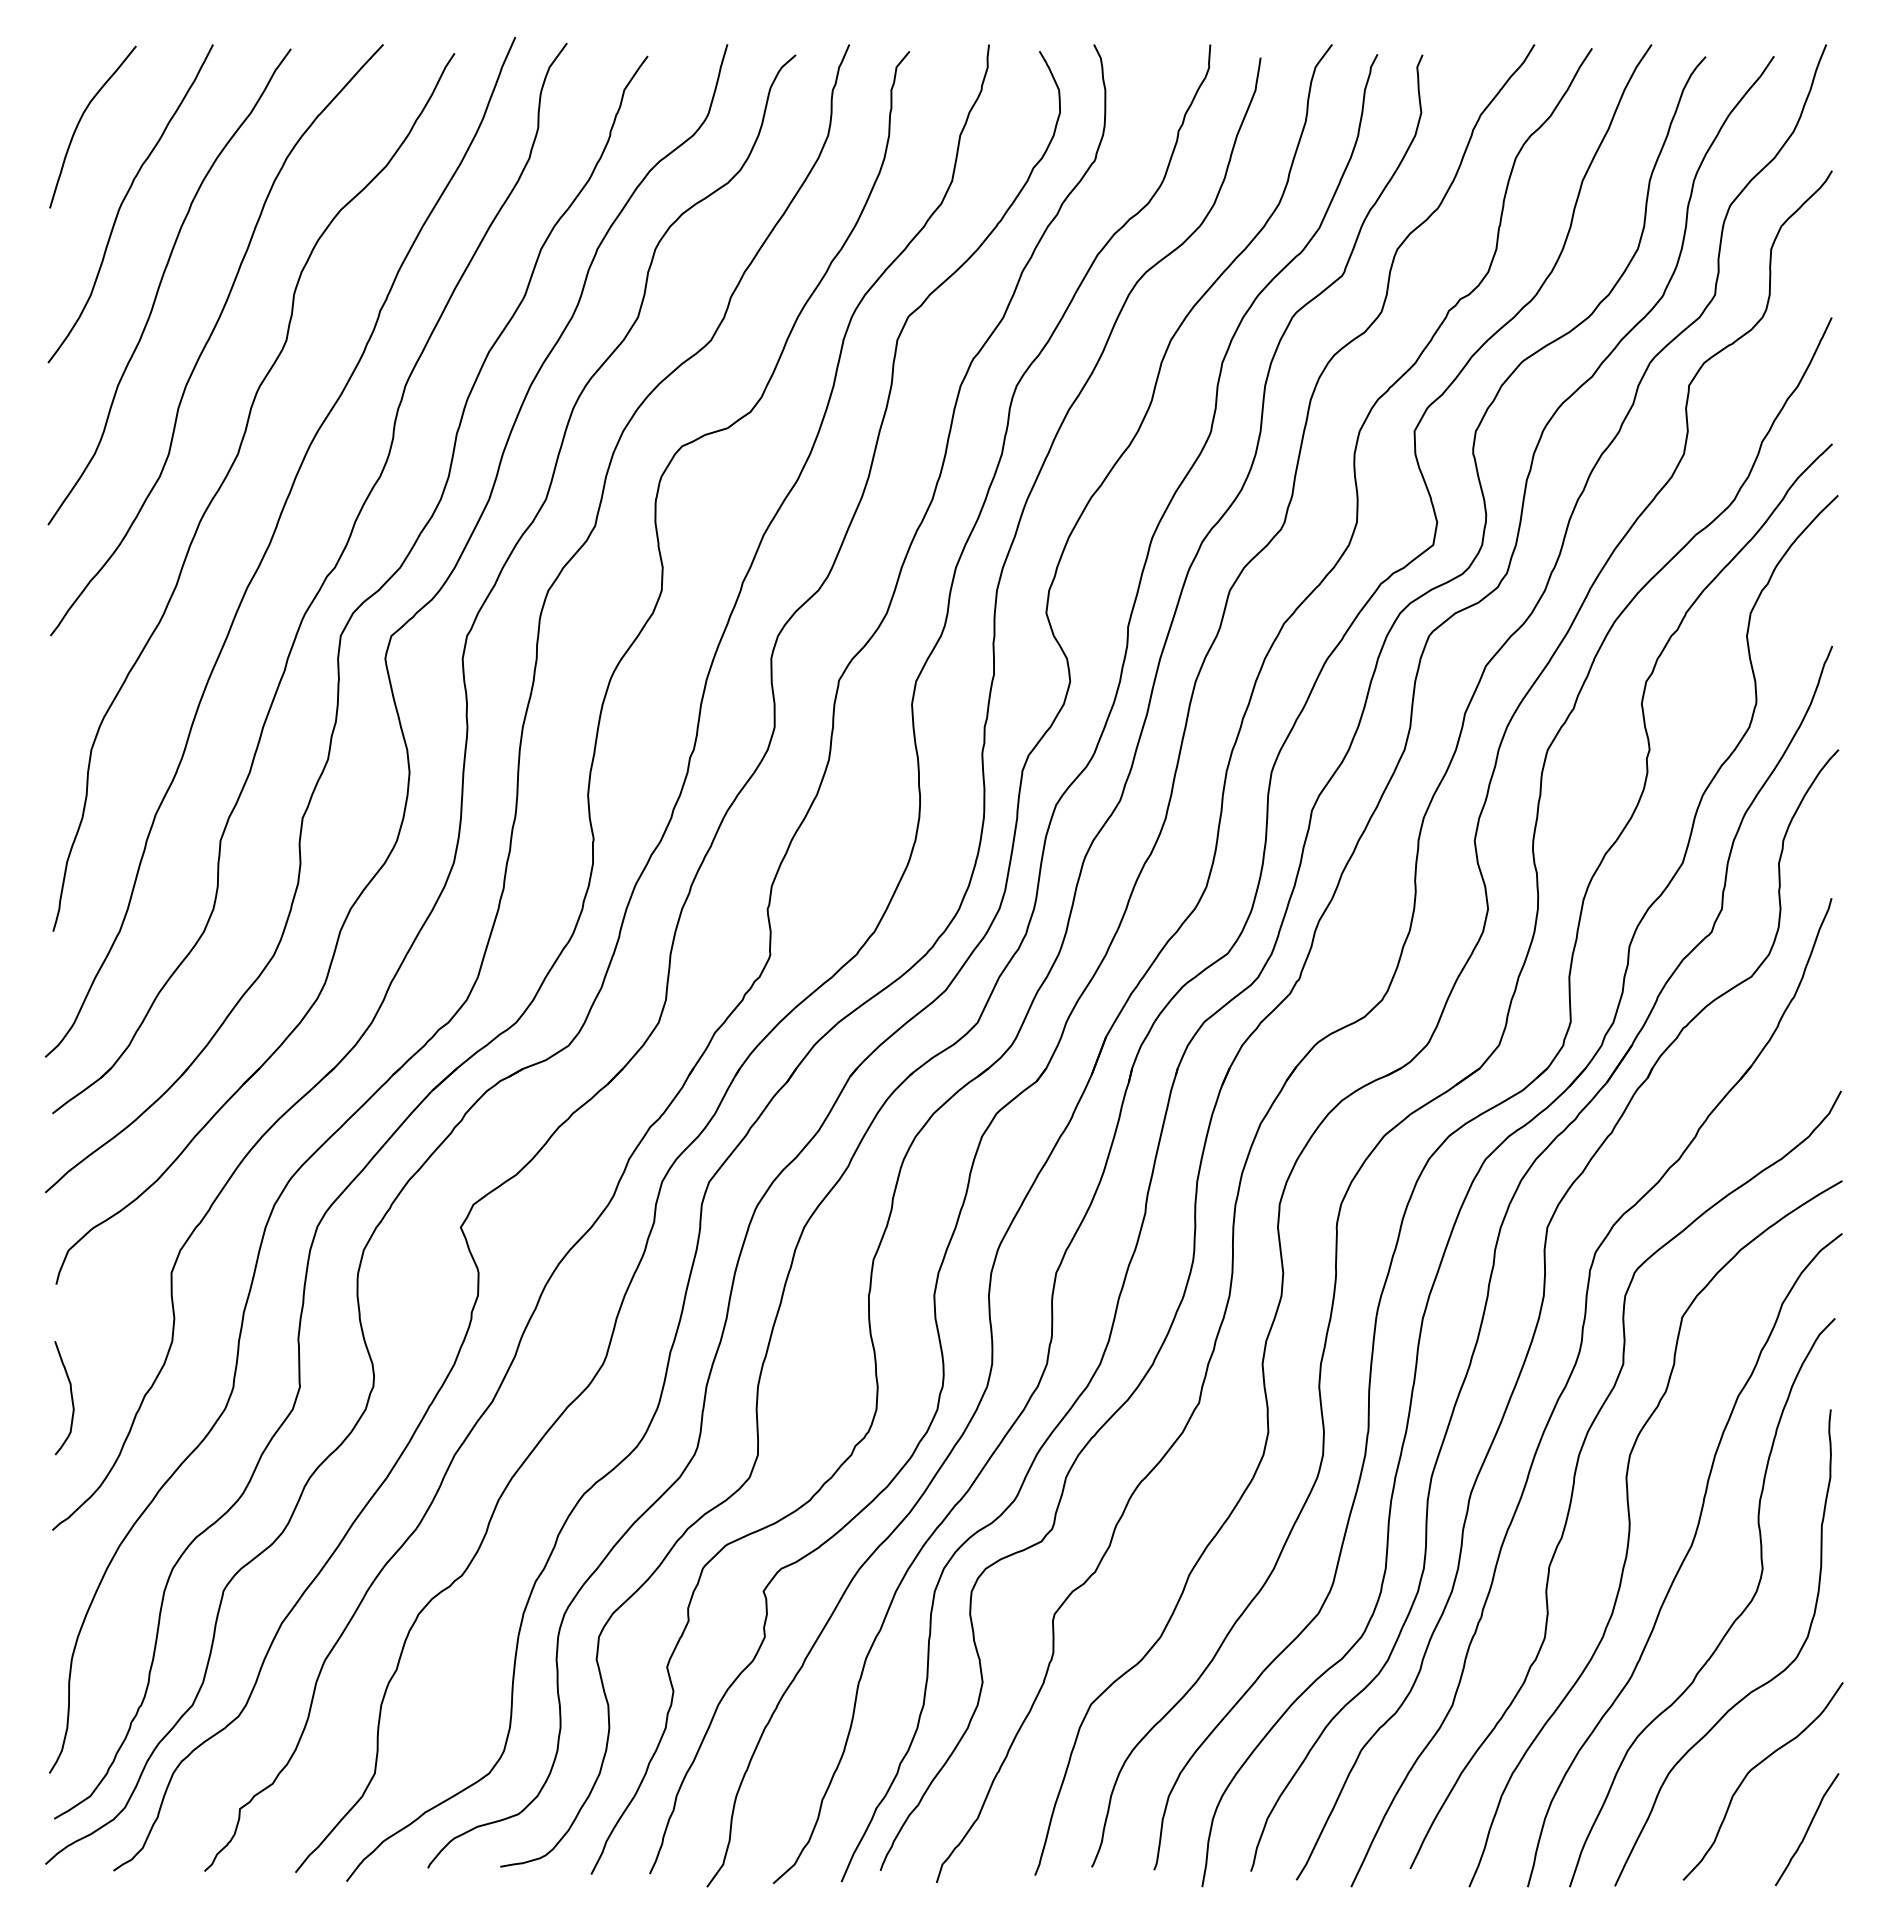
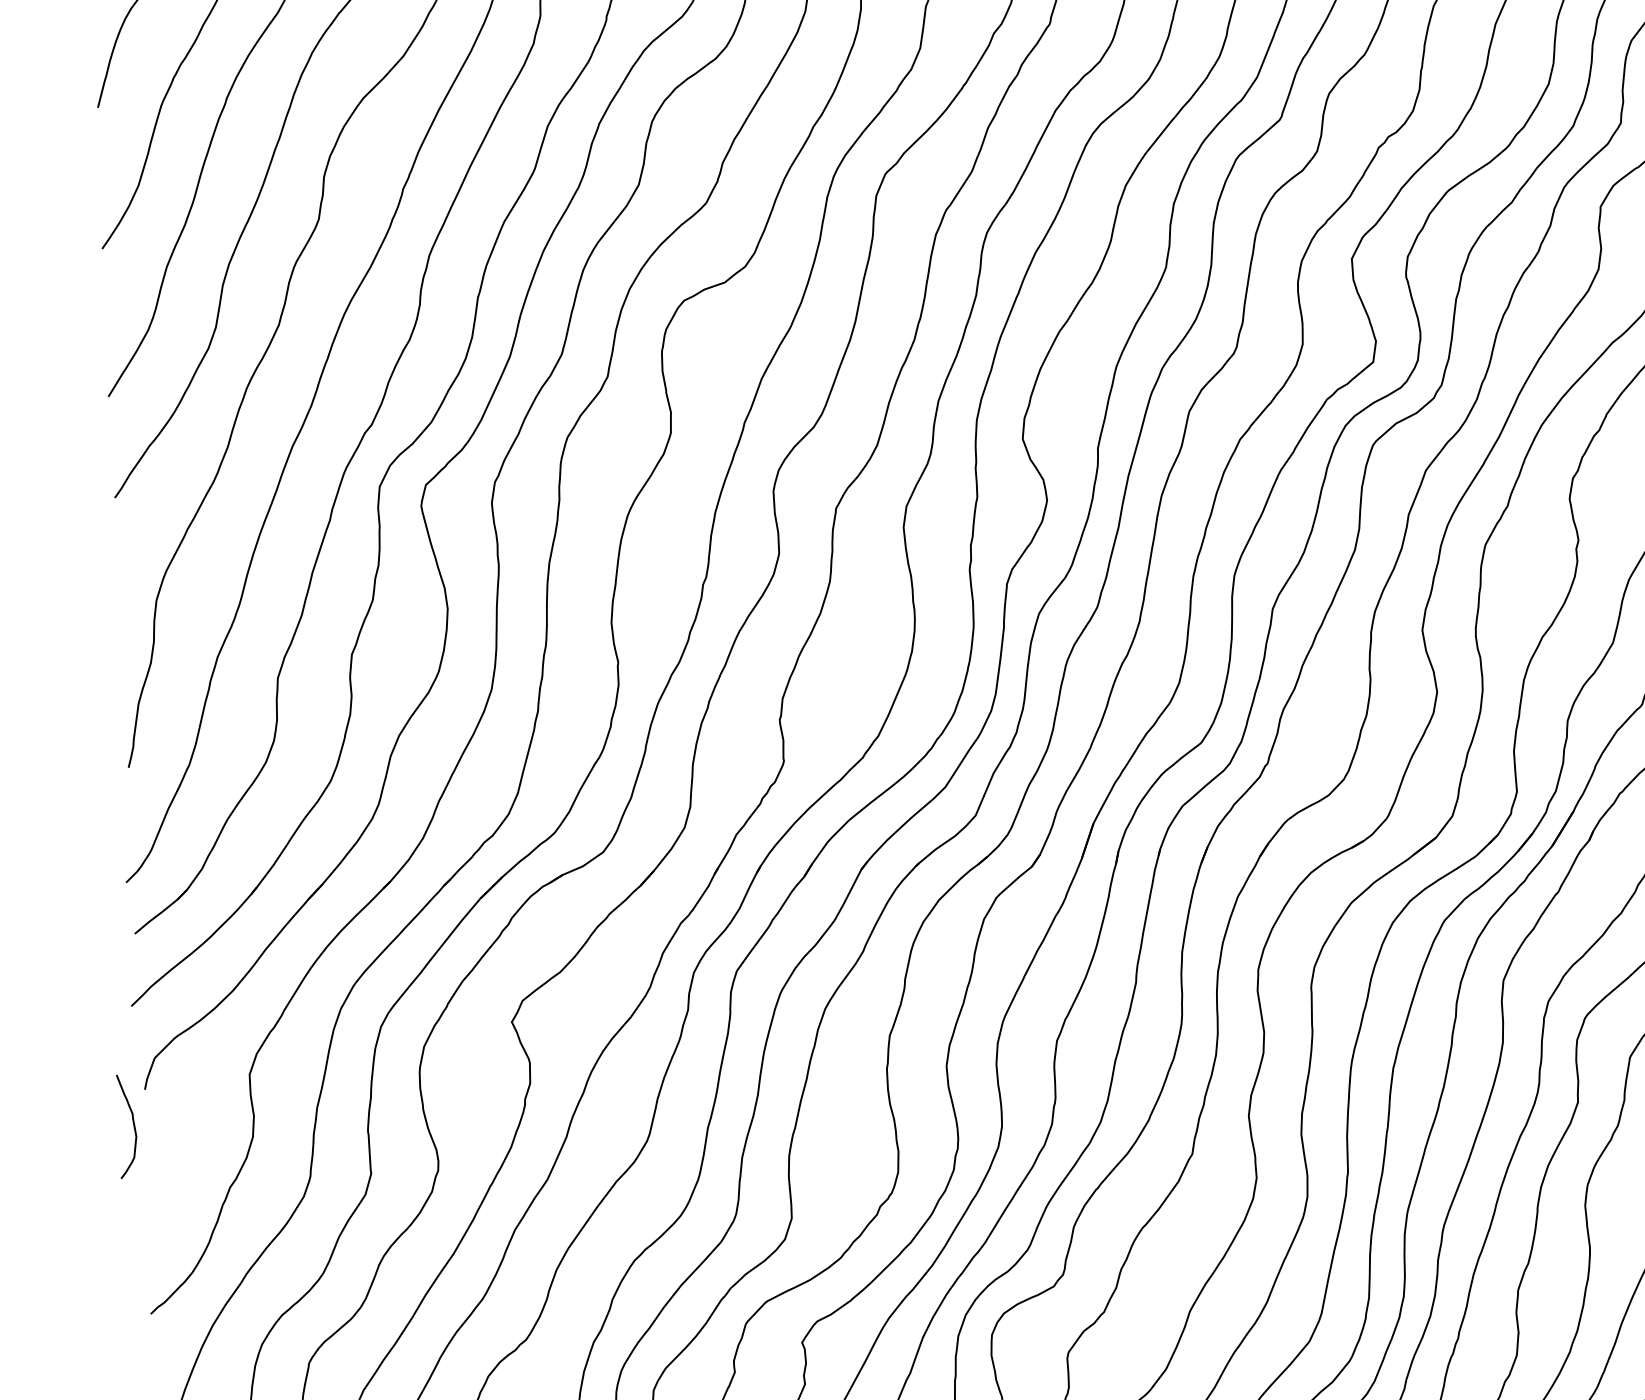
curve: (70, 1395) -> (132, 1123), moved

